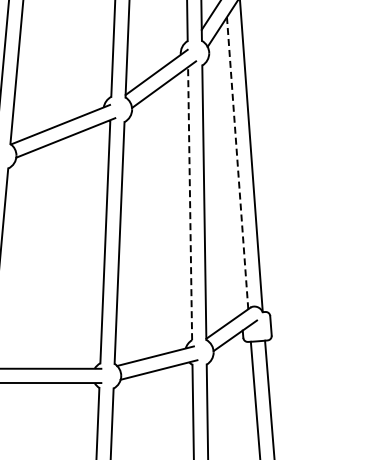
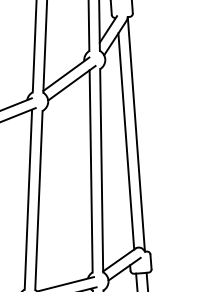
line: (237, 162) -> (126, 140), dashed -> solid
line: (190, 203) -> (91, 171), dashed -> solid

